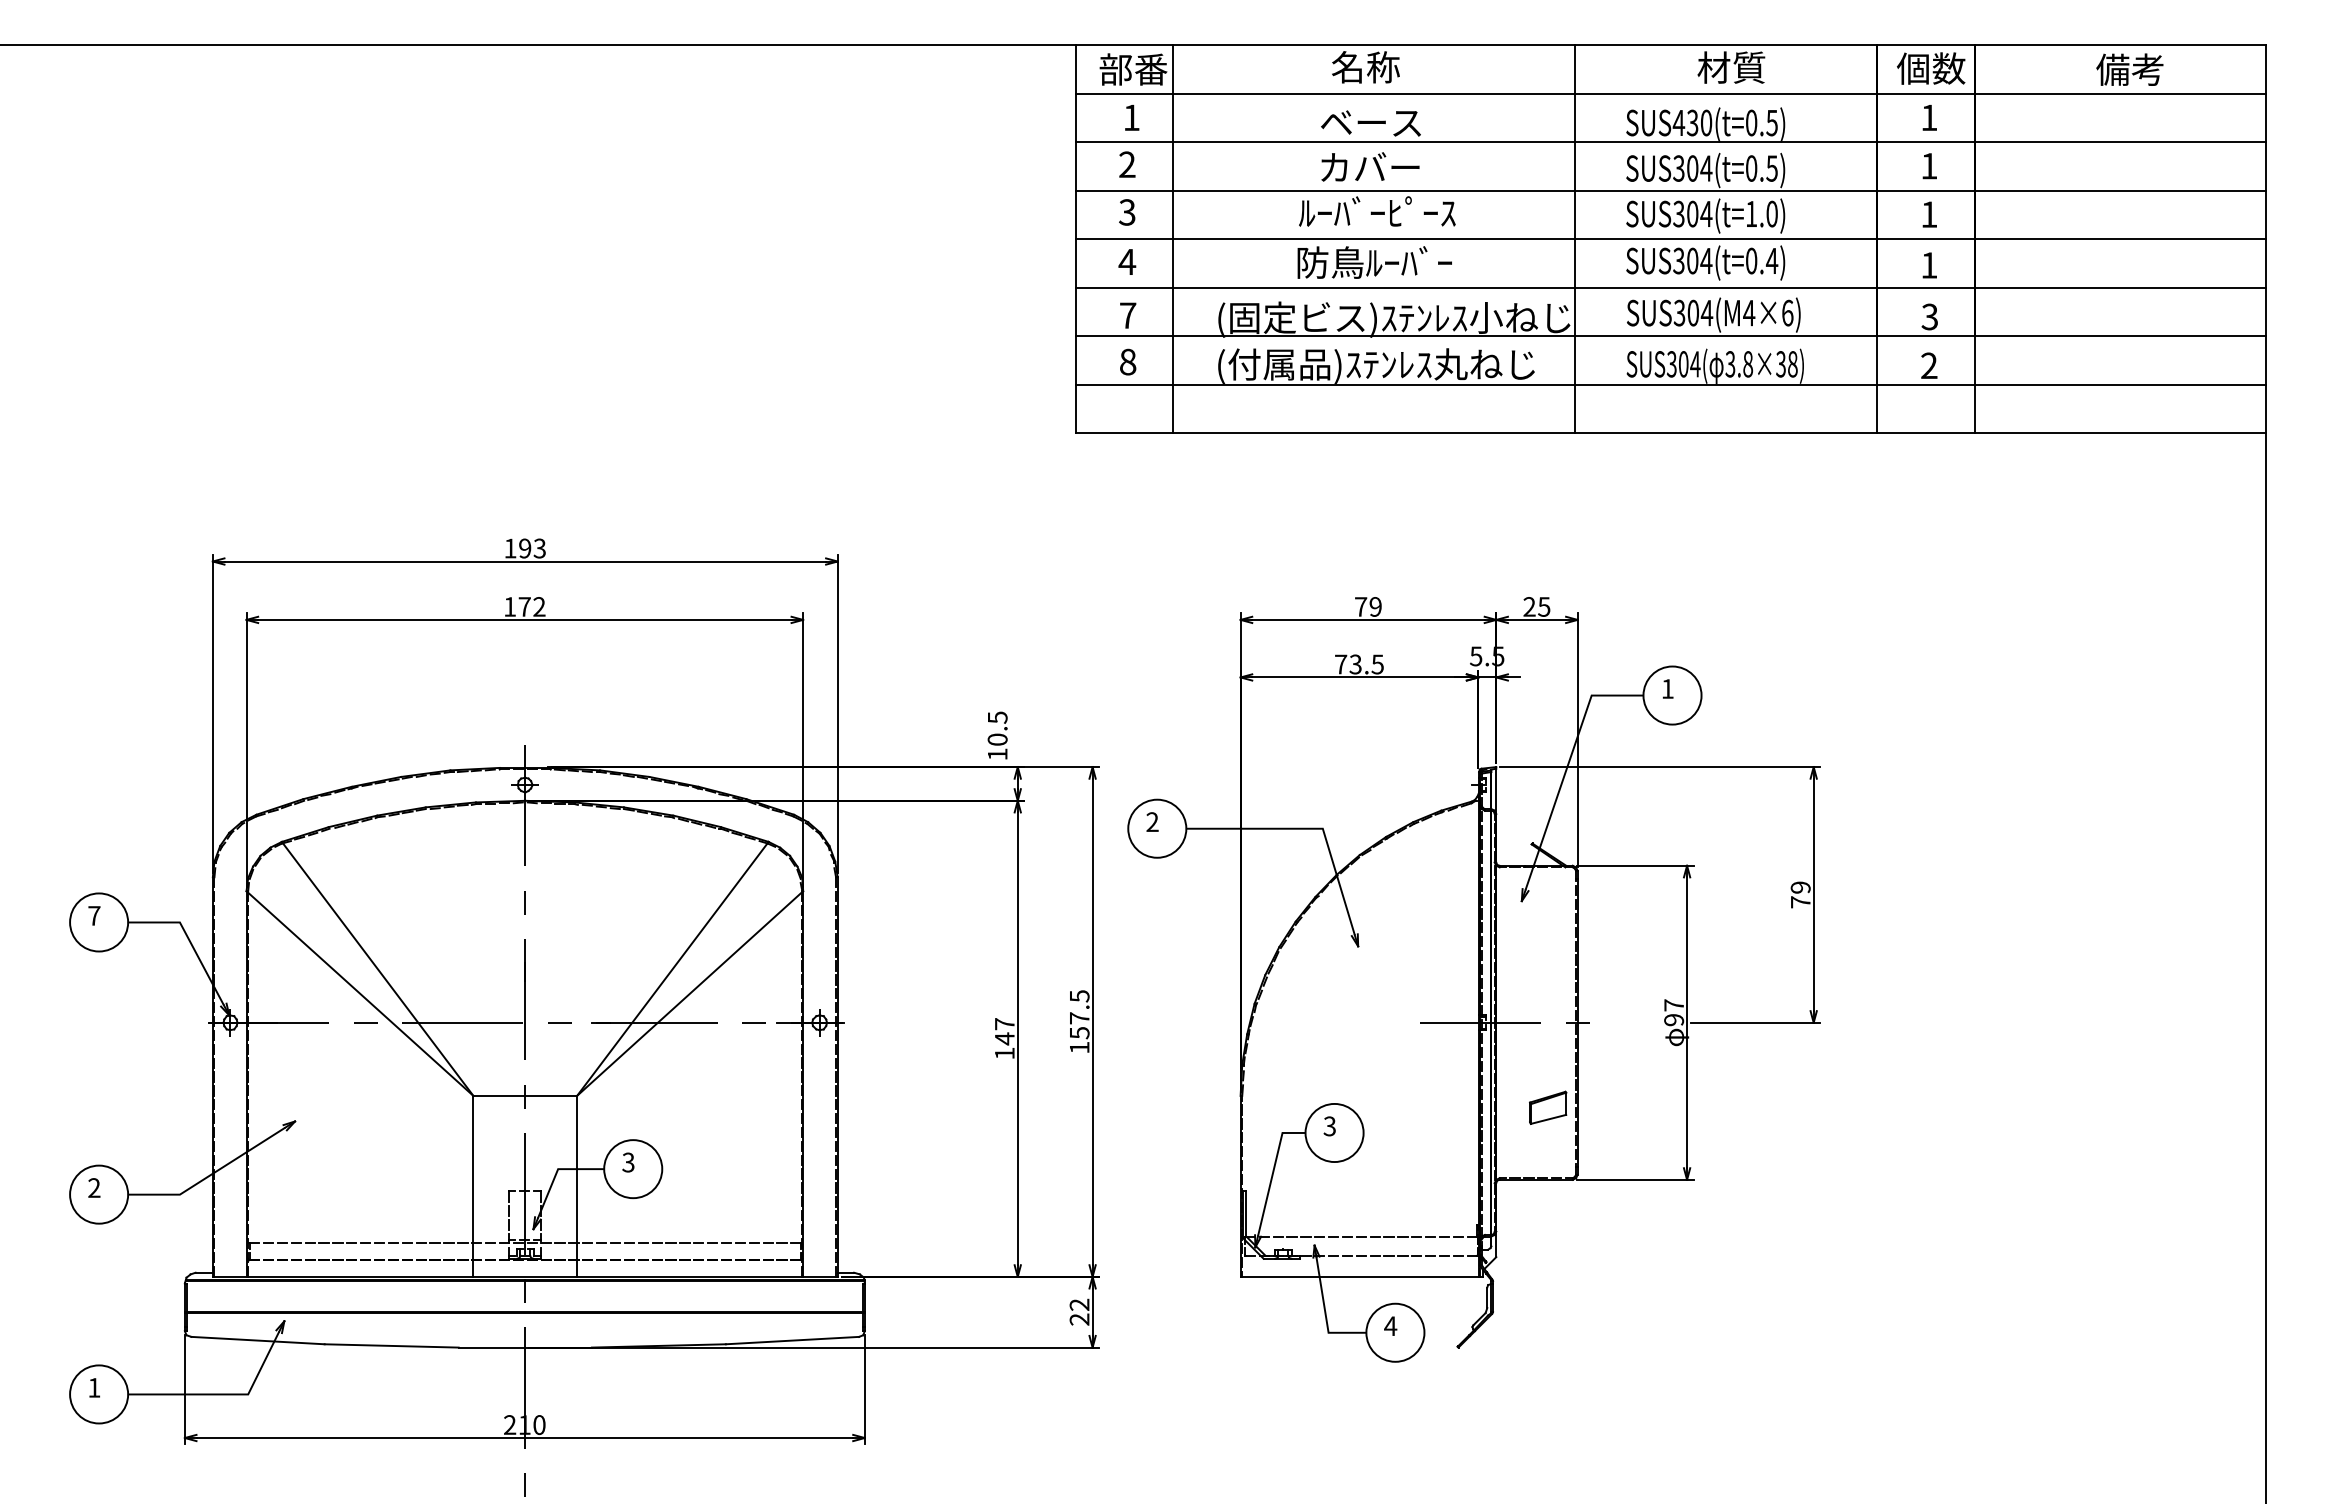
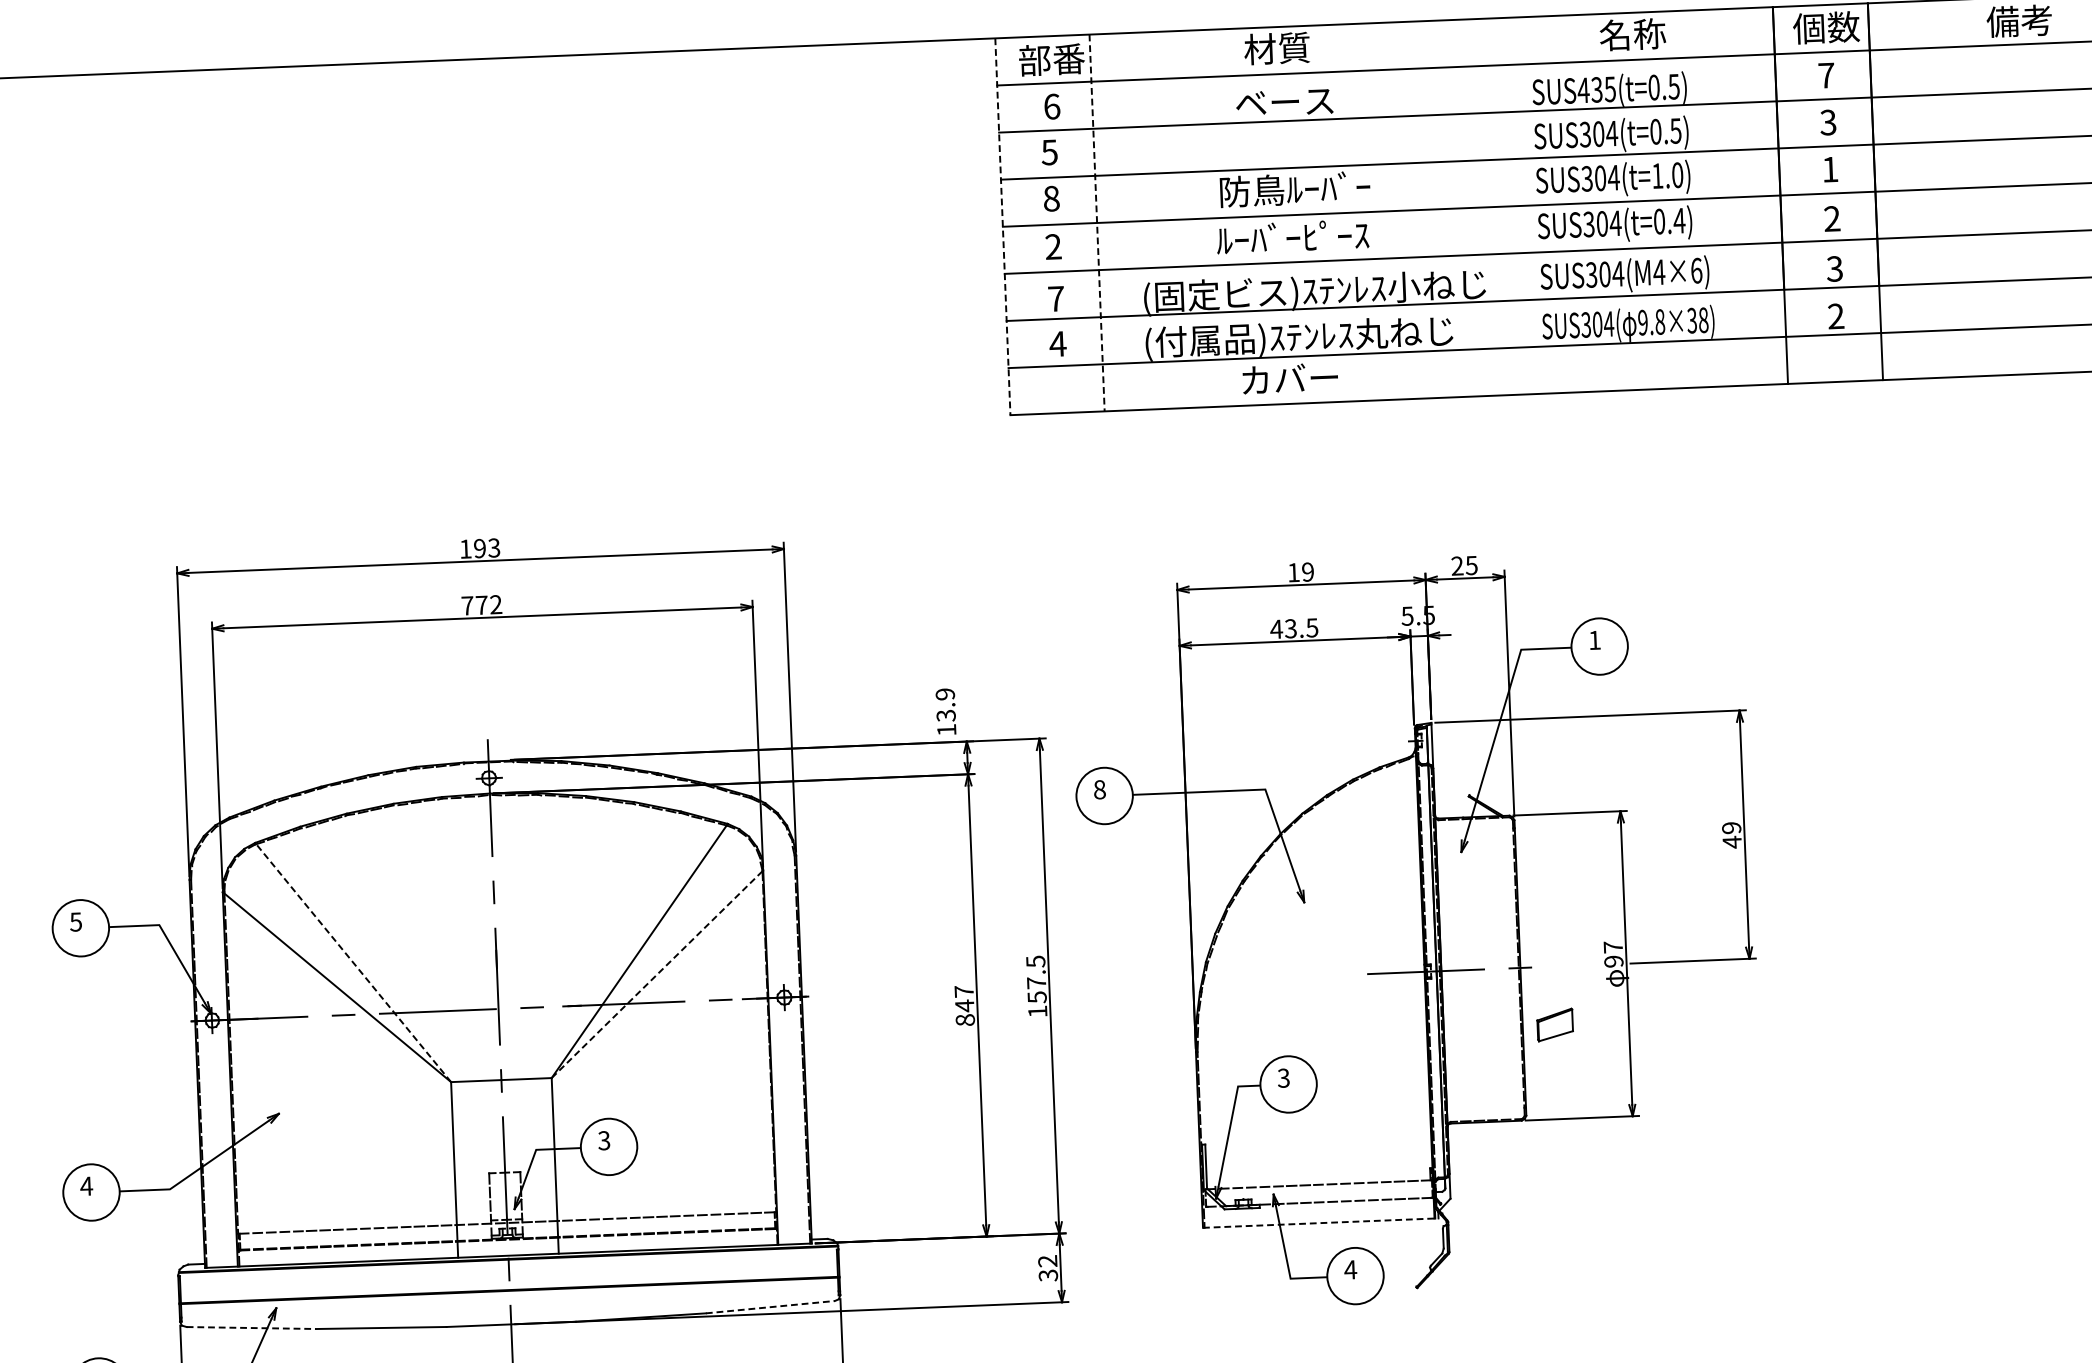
text: (1365, 67) -> (1277, 48), 名称 -> 材質
text: (1731, 67) -> (1632, 34), 材質 -> 名称
text: (1132, 117) -> (1052, 106), 1 -> 6
text: (1929, 117) -> (1826, 75), 1 -> 7
text: (1706, 122) -> (1610, 88), SUS430(t=0.5) -> SUS435(t=0.5)
text: (1126, 164) -> (1048, 152), 2 -> 5
text: (1929, 165) -> (1828, 121), 1 -> 3
text: (1370, 166) -> (1290, 377), moved
text: (1127, 212) -> (1051, 198), 3 -> 8
text: (1377, 212) -> (1294, 189), ﾙｰﾊﾞｰﾋﾟｰｽ -> 防鳥ﾙｰﾊﾞｰ
line: (1076, 239) -> (1003, 227), solid -> dashed
line: (1173, 239) -> (1097, 223), solid -> dashed
line: (1575, 239) -> (1487, 207), removed
text: (1127, 261) -> (1053, 246), 4 -> 2
text: (1373, 262) -> (1292, 237), 防鳥ﾙｰﾊﾞｰ -> ﾙｰﾊﾞｰﾋﾟｰｽ
text: (1929, 265) -> (1832, 219), 1 -> 2
text: (1127, 361) -> (1057, 343), 8 -> 4
text: (1730, 364) -> (1643, 322), 3.8×38) -> 9.8×38)
text: (510, 606) -> (467, 605), 172 -> 772
text: (1361, 606) -> (1294, 572), 79 -> 19
text: (1340, 664) -> (1276, 629), 73.5 -> 43.5
text: (997, 728) -> (945, 704), 10.5 -> 13.9
text: (1152, 822) -> (1099, 790), 2 -> 8
text: (1800, 902) -> (1732, 842), 79 -> 49
text: (94, 915) -> (76, 921), 7 -> 5
line: (377, 968) -> (352, 962), solid -> dashed
line: (690, 993) -> (657, 974), solid -> dashed
text: (1004, 1053) -> (965, 1020), 147 -> 847
part: (1548, 1107) -> (1555, 1024), moved
text: (93, 1187) -> (85, 1185), 2 -> 4
line: (1362, 1276) -> (1321, 1222), solid -> dashed
text: (1079, 1319) -> (1048, 1275), 22 -> 32
line: (258, 1340) -> (251, 1327), solid -> dashed
line: (792, 1340) -> (770, 1307), solid -> dashed

